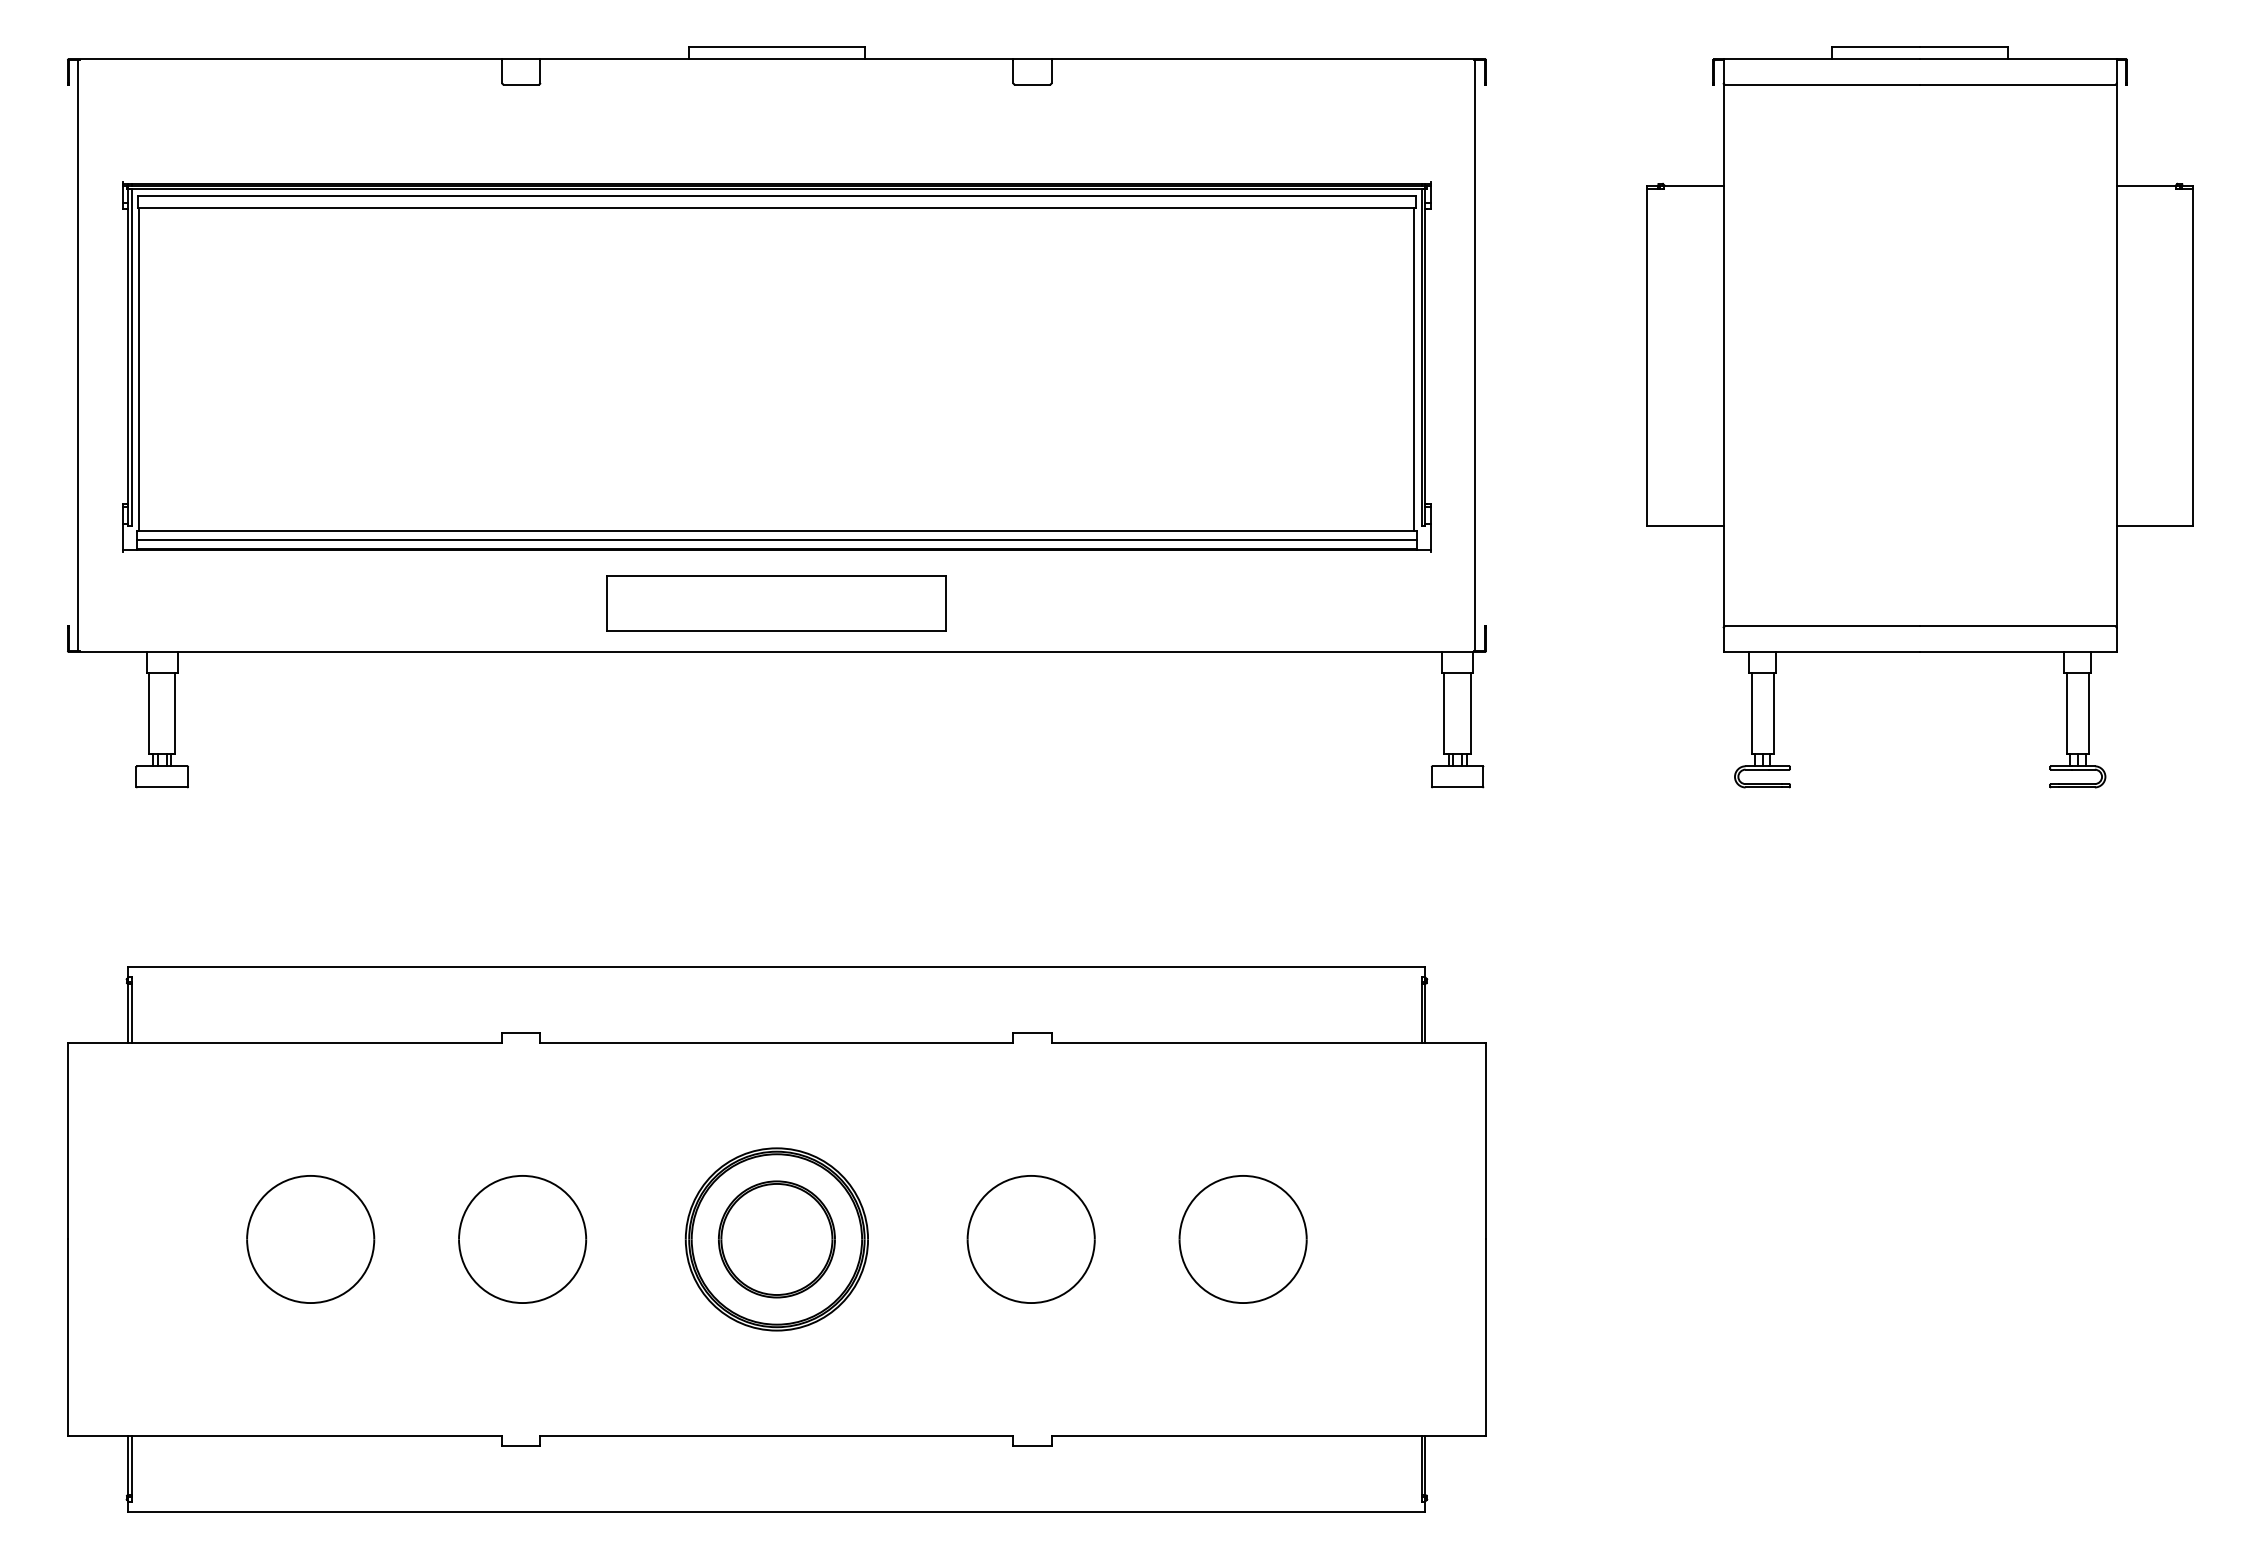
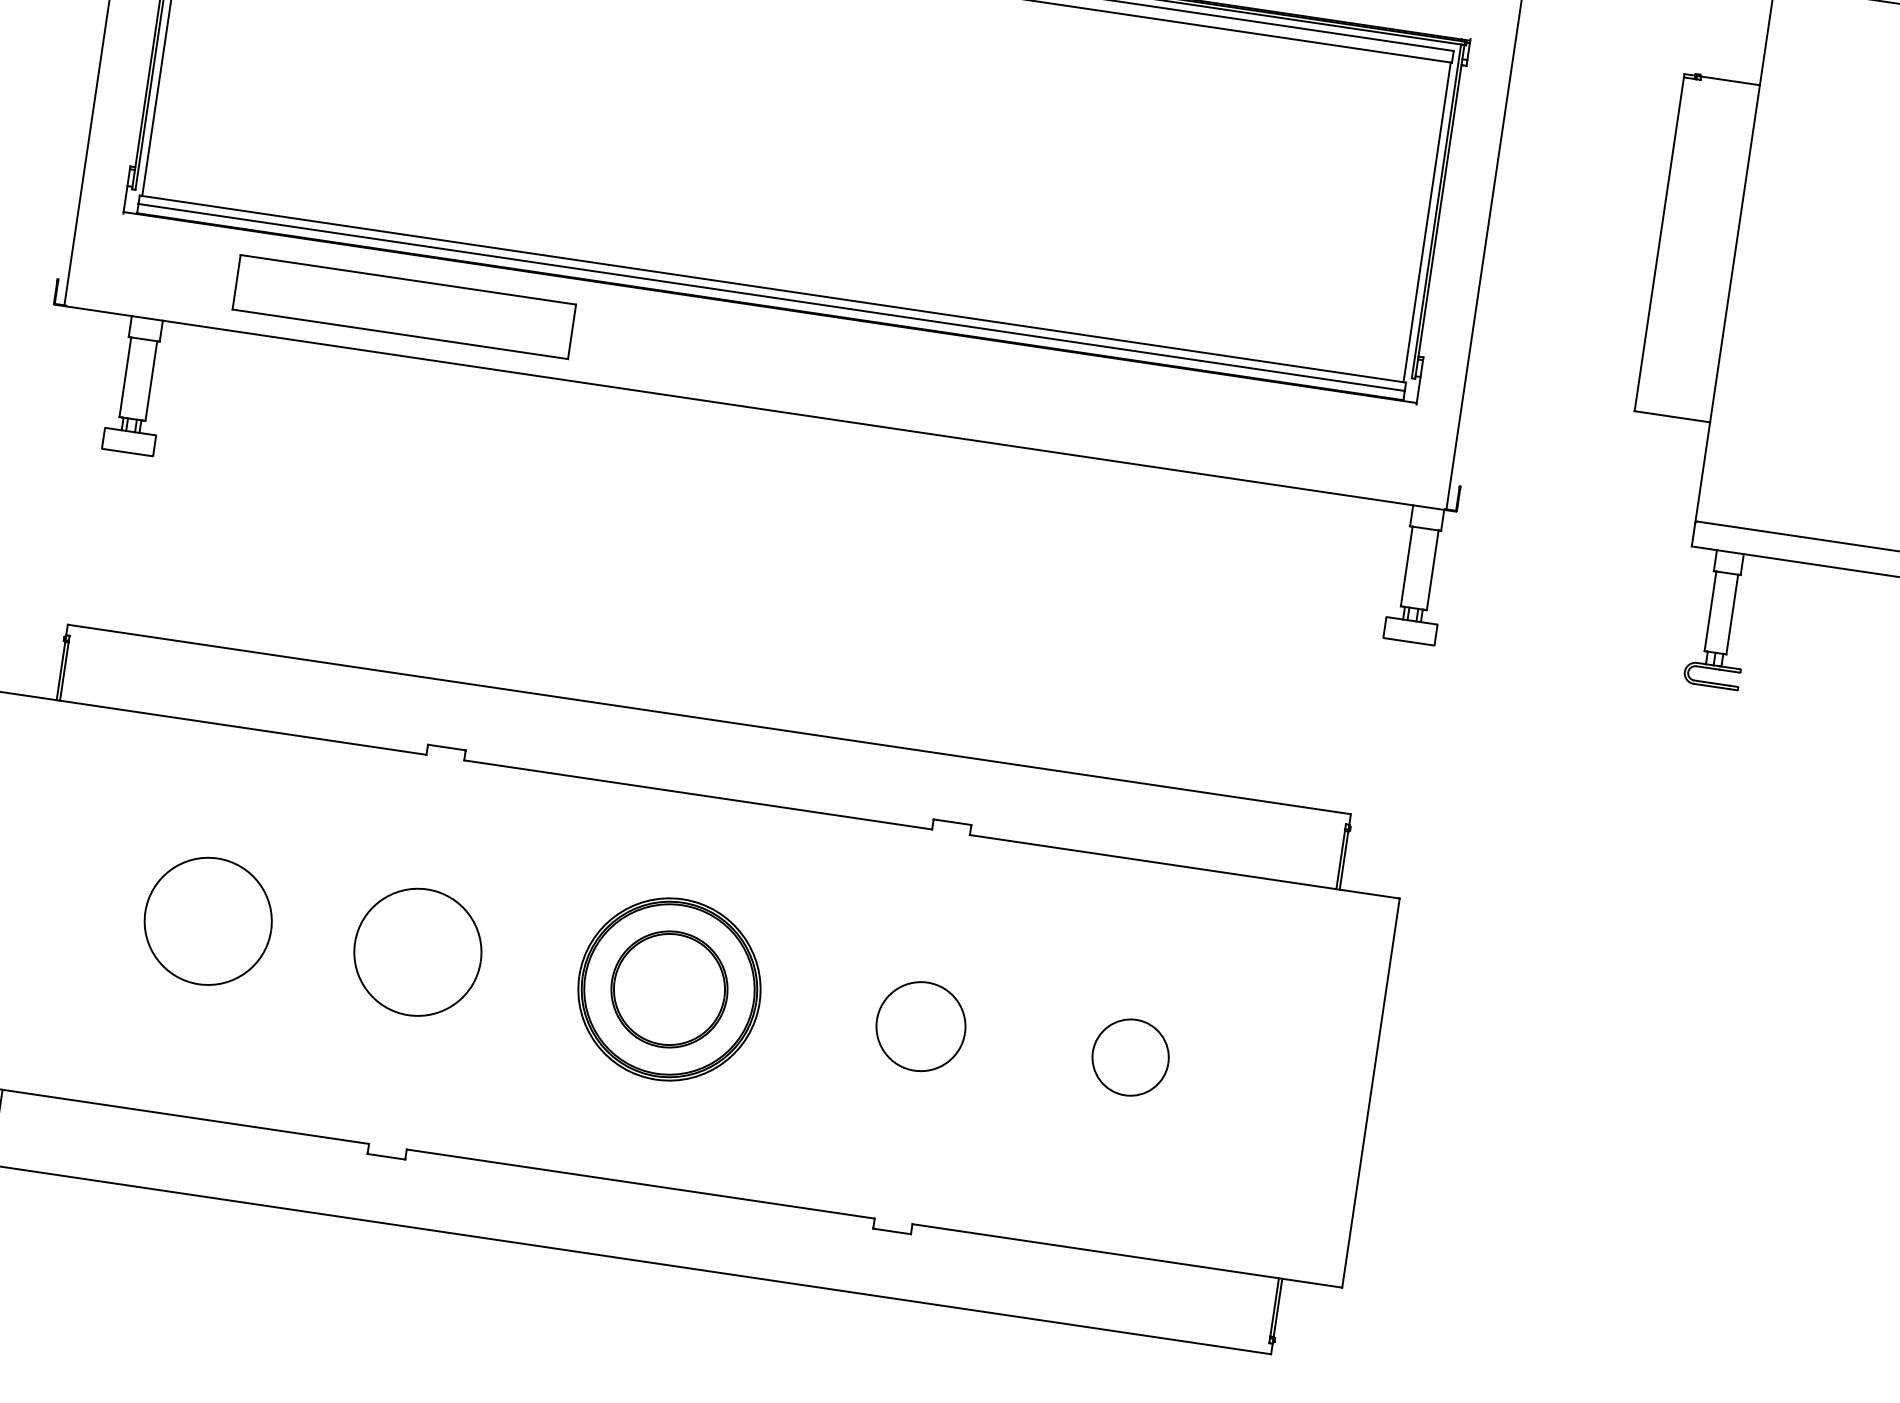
part: (776, 603) -> (403, 307), moved
part: (1030, 1239) -> (920, 1026), size x0.7
part: (1242, 1239) -> (1130, 1057), size x0.6

